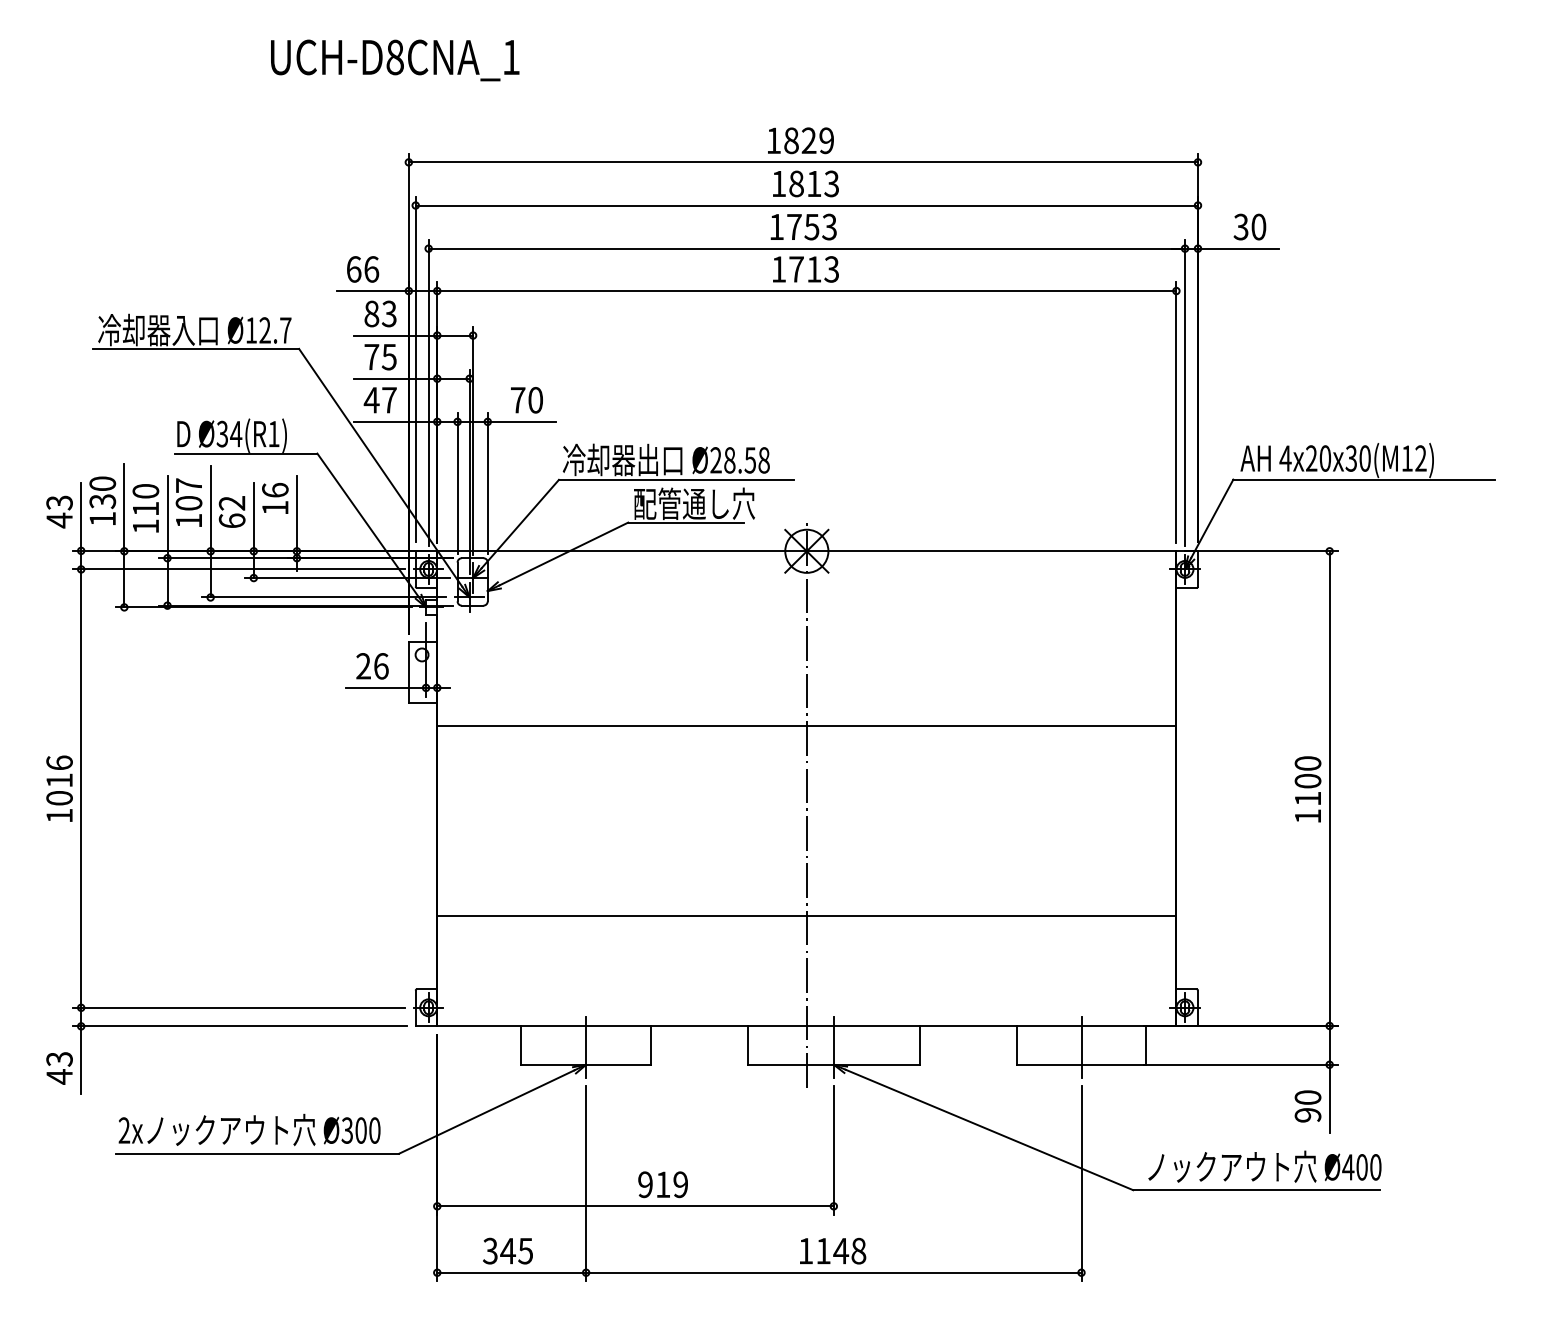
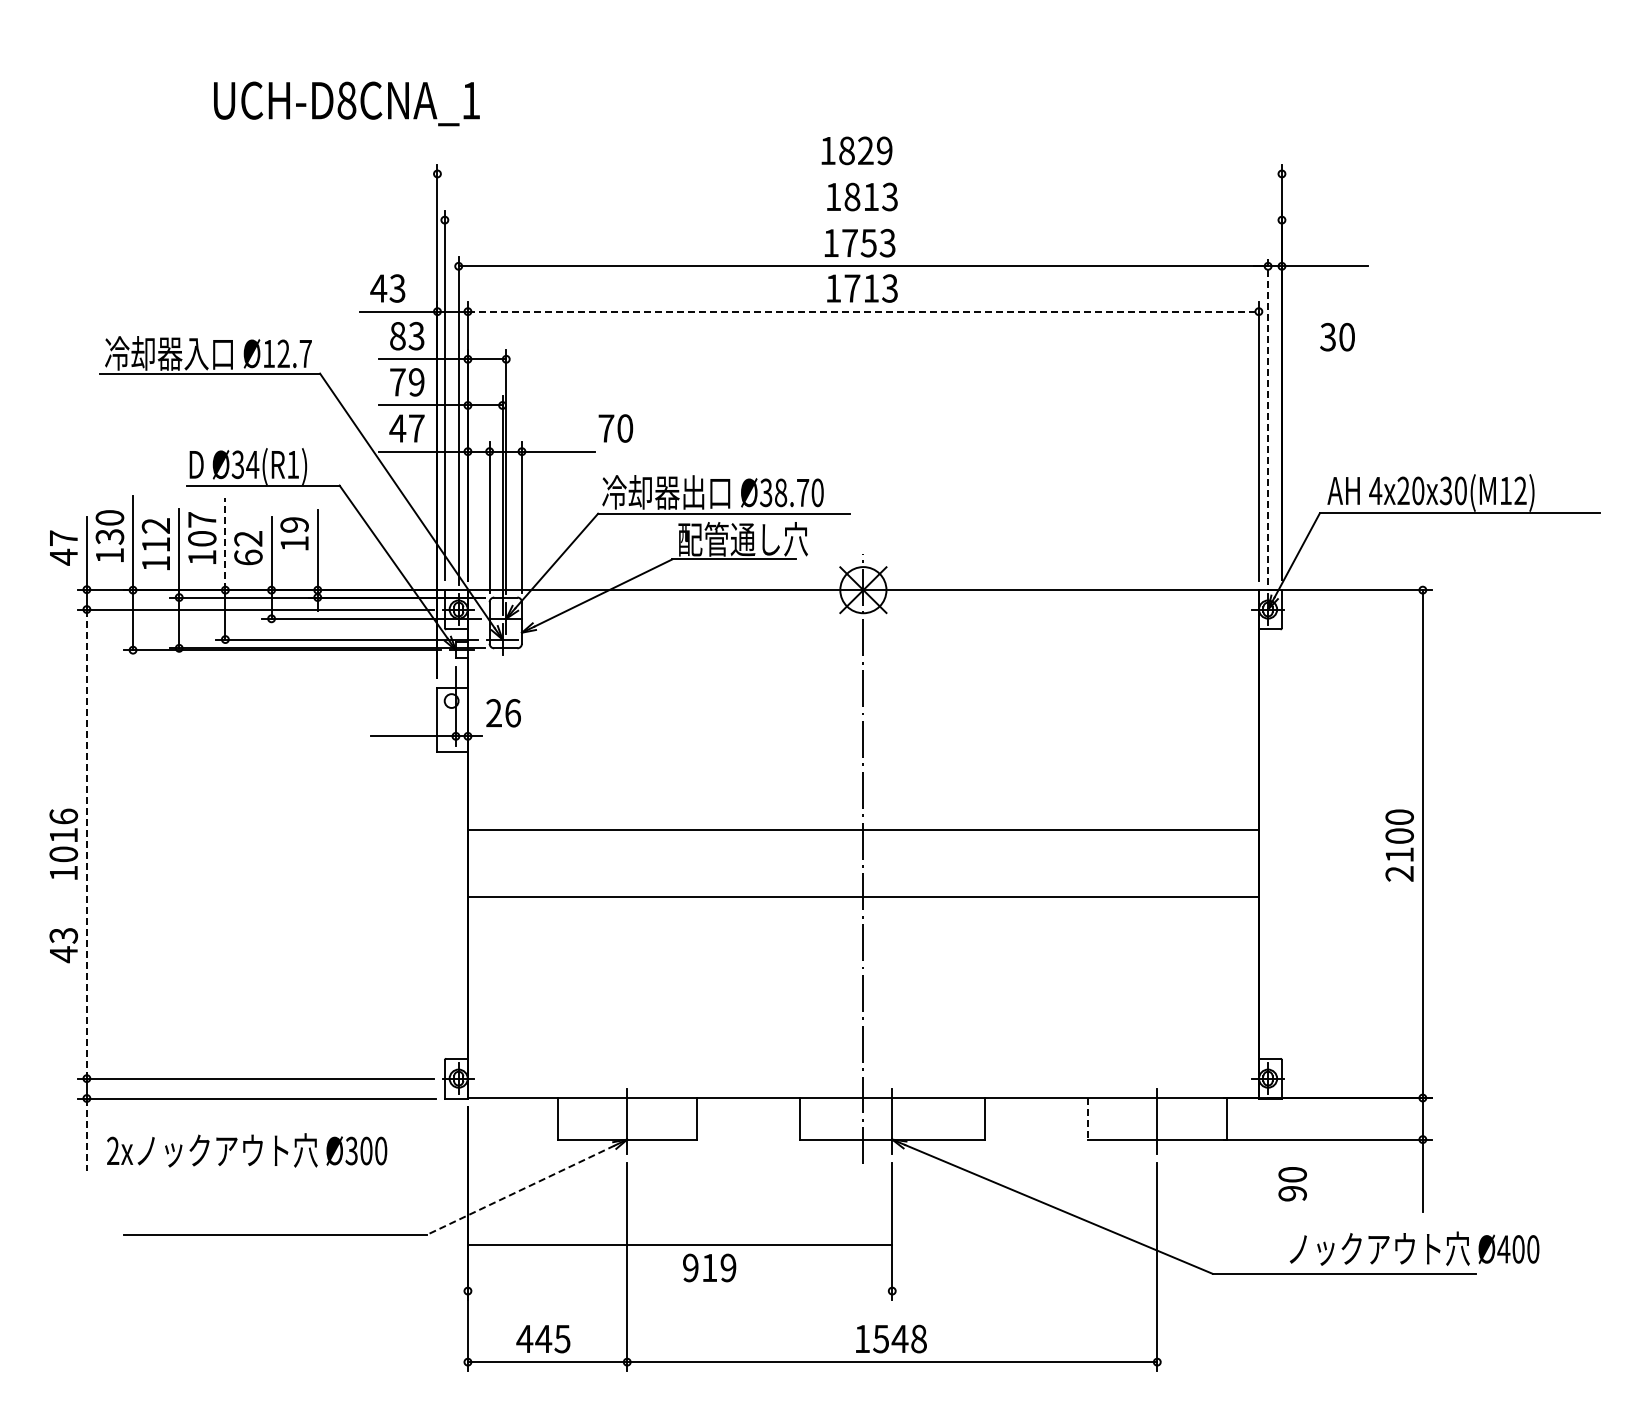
text: (394, 60) -> (346, 103), moved
line: (803, 161) -> (859, 173), removed
line: (806, 205) -> (862, 220), removed
text: (1249, 227) -> (1337, 337), moved
text: (362, 269) -> (387, 288), 66 -> 43
line: (806, 290) -> (863, 311), solid -> dashed
text: (389, 357) -> (416, 382), 75 -> 79
line: (1185, 392) -> (1268, 420), solid -> dashed
text: (526, 400) -> (615, 428), moved
text: (739, 460) -> (791, 493), Ø28.58 -> Ø38.70
text: (275, 489) -> (294, 524), 16 -> 19
text: (145, 490) -> (155, 525), 110 -> 112
text: (59, 503) -> (63, 538), 43 -> 47
line: (210, 508) -> (225, 544), solid -> dashed
text: (372, 666) -> (503, 713), moved
line: (806, 726) -> (862, 829), moved
line: (80, 788) -> (86, 844), solid -> dashed
text: (1307, 816) -> (1399, 873), 1100 -> 2100
line: (806, 916) -> (862, 896), moved
line: (1017, 1045) -> (1088, 1118), solid -> dashed
line: (80, 1060) -> (86, 1135), solid -> dashed
text: (59, 1068) -> (63, 945), moved
text: (1307, 1106) -> (1292, 1184), moved
line: (486, 1112) -> (520, 1190), solid -> dashed
text: (249, 1130) -> (247, 1150), moved
text: (1264, 1166) -> (1414, 1248), moved
line: (634, 1206) -> (679, 1245), moved
text: (490, 1250) -> (524, 1338), 345 -> 445
text: (822, 1251) -> (880, 1339), 1148 -> 1548

